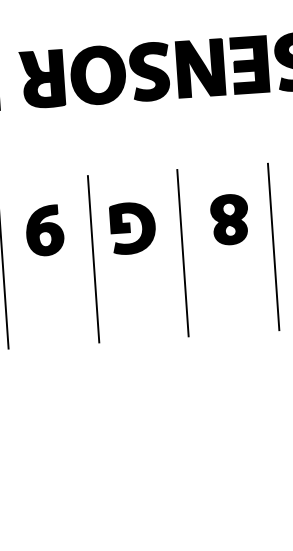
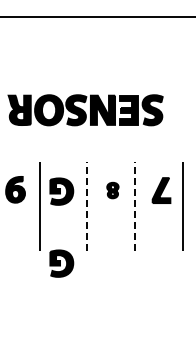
part: (229, 219) -> (112, 190), size x0.6
line: (272, 245) -> (134, 205), solid -> dashed
line: (183, 251) -> (87, 205), solid -> dashed
part: (141, 364) -> (61, 263), added

